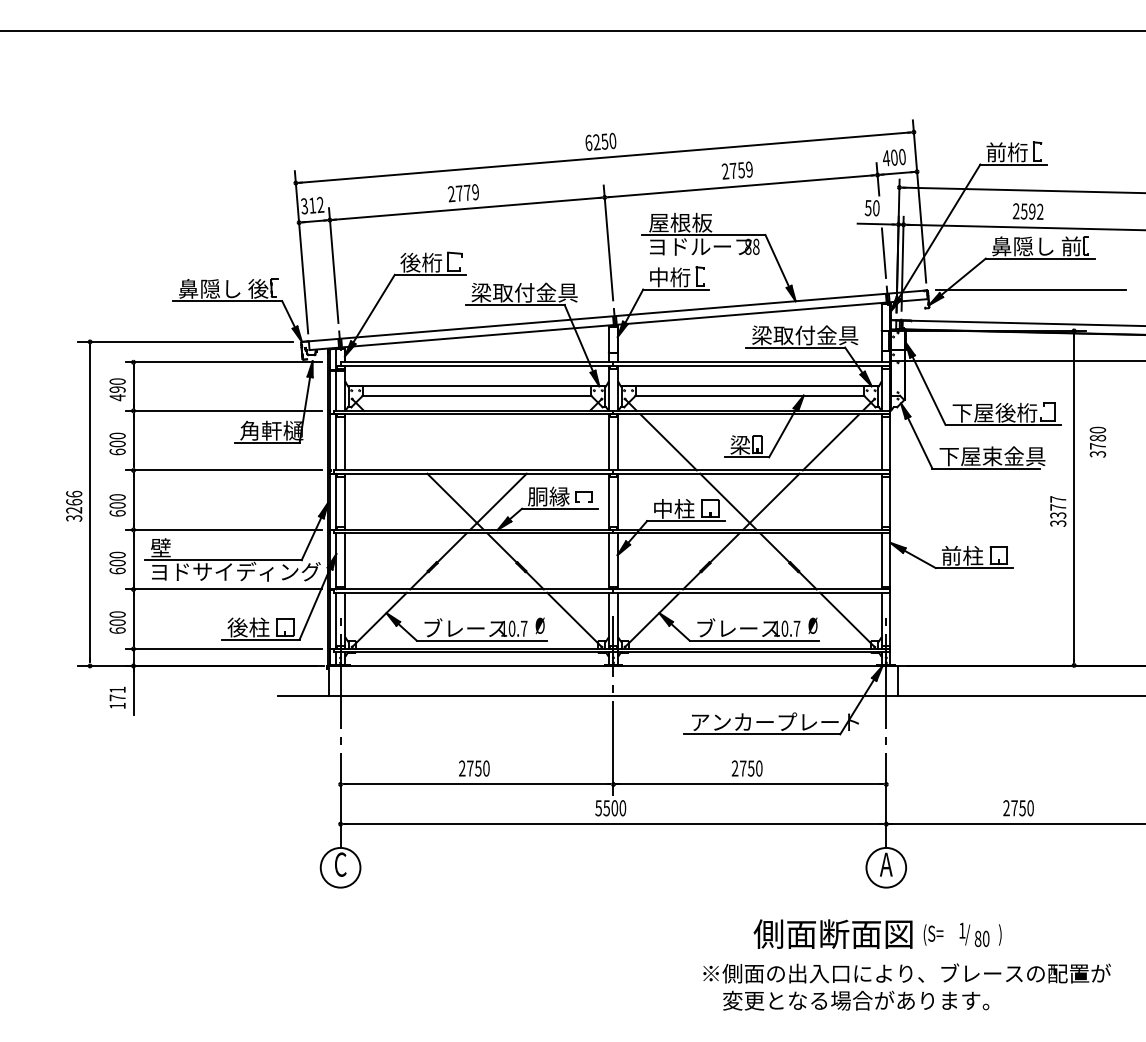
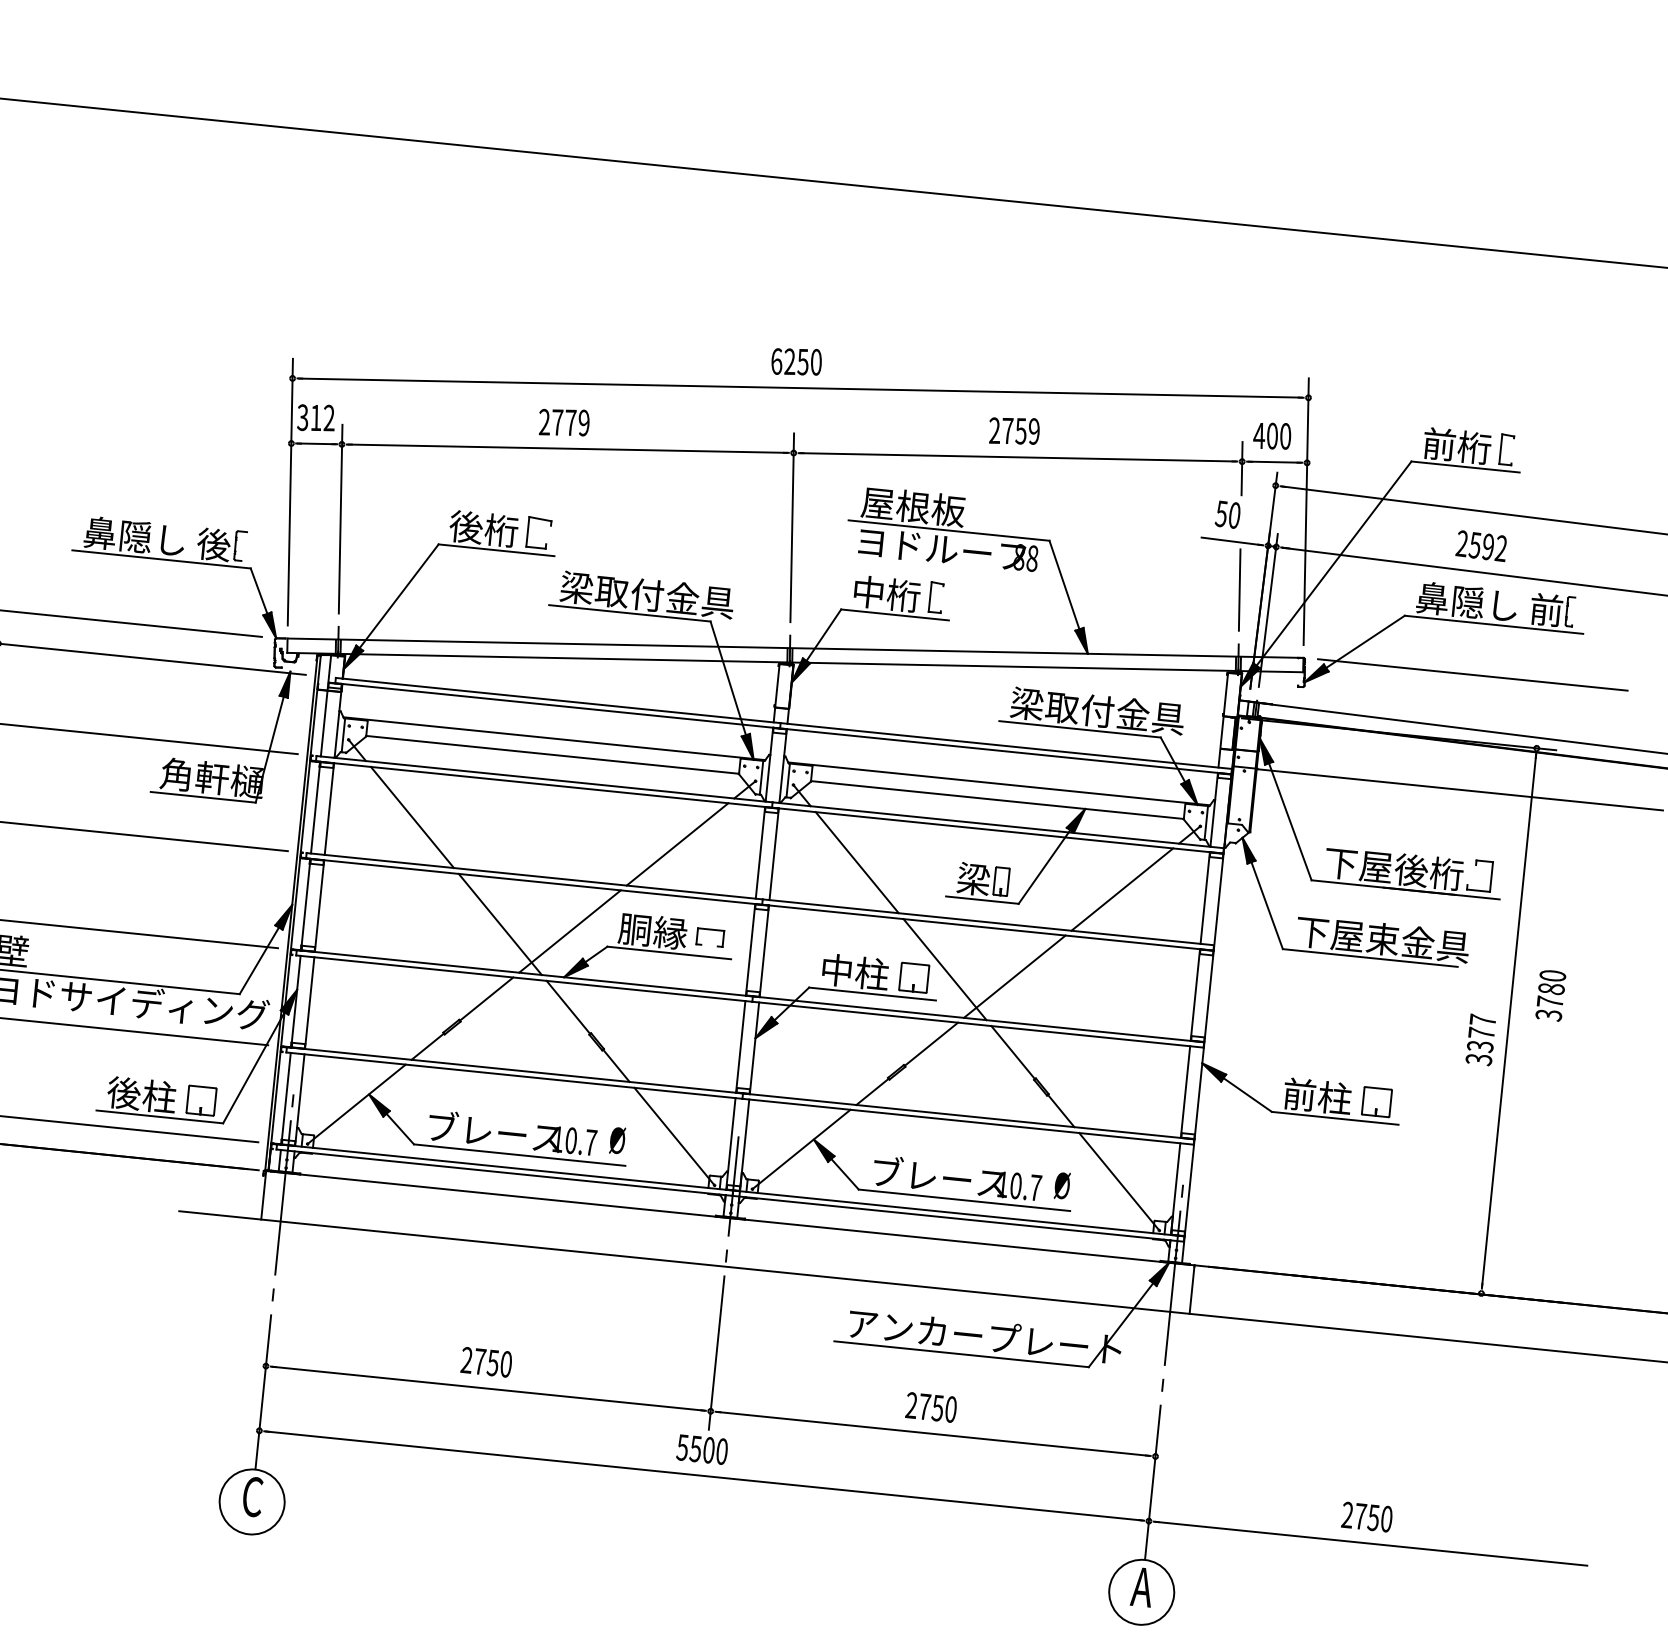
text: (1097, 441) -> (1550, 994), moved
line: (395, 442) -> (412, 817), added
line: (558, 442) -> (677, 844), added

